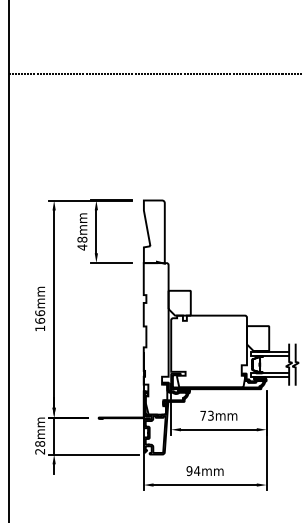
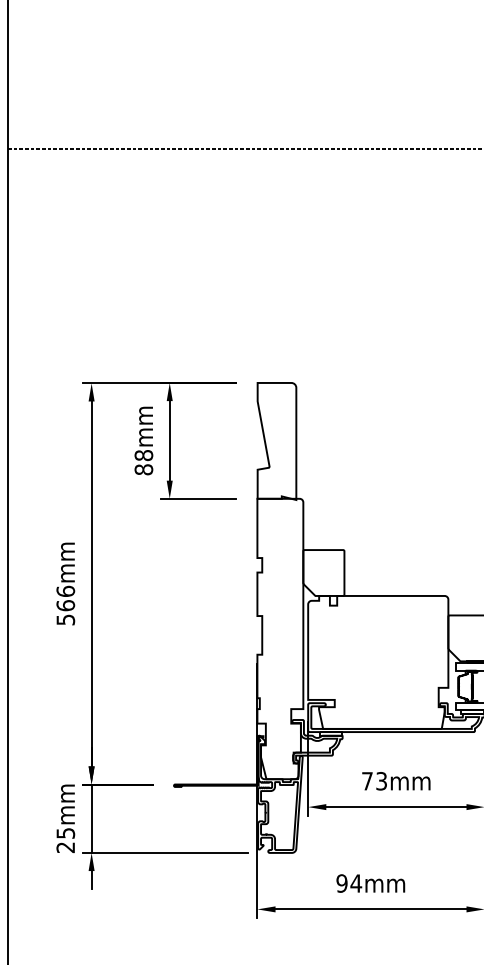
text: (82, 247) -> (144, 469), 48mm -> 88mm
text: (40, 328) -> (66, 619), 166mm -> 566mm
text: (40, 443) -> (66, 832), 28mm -> 25mm

